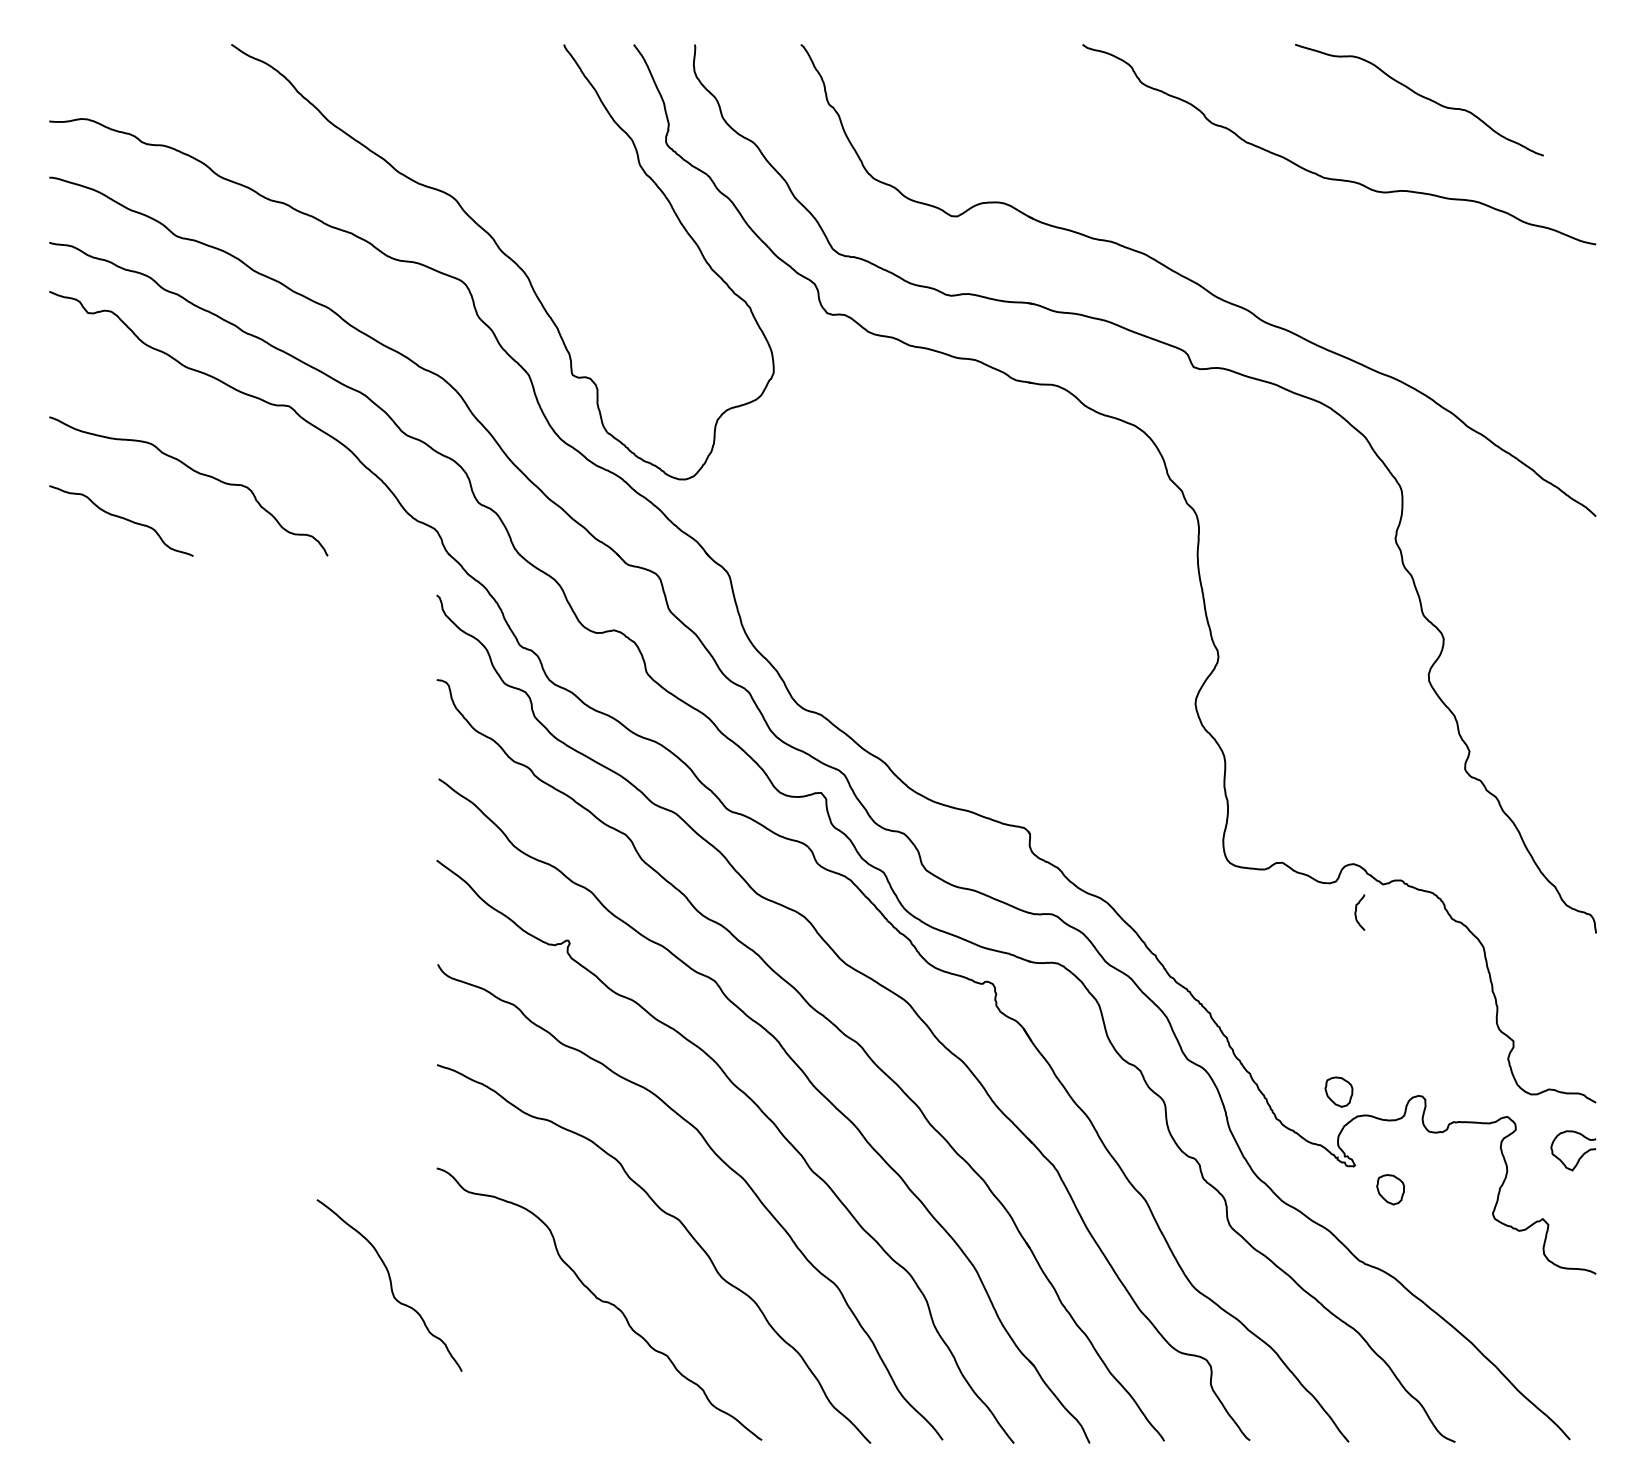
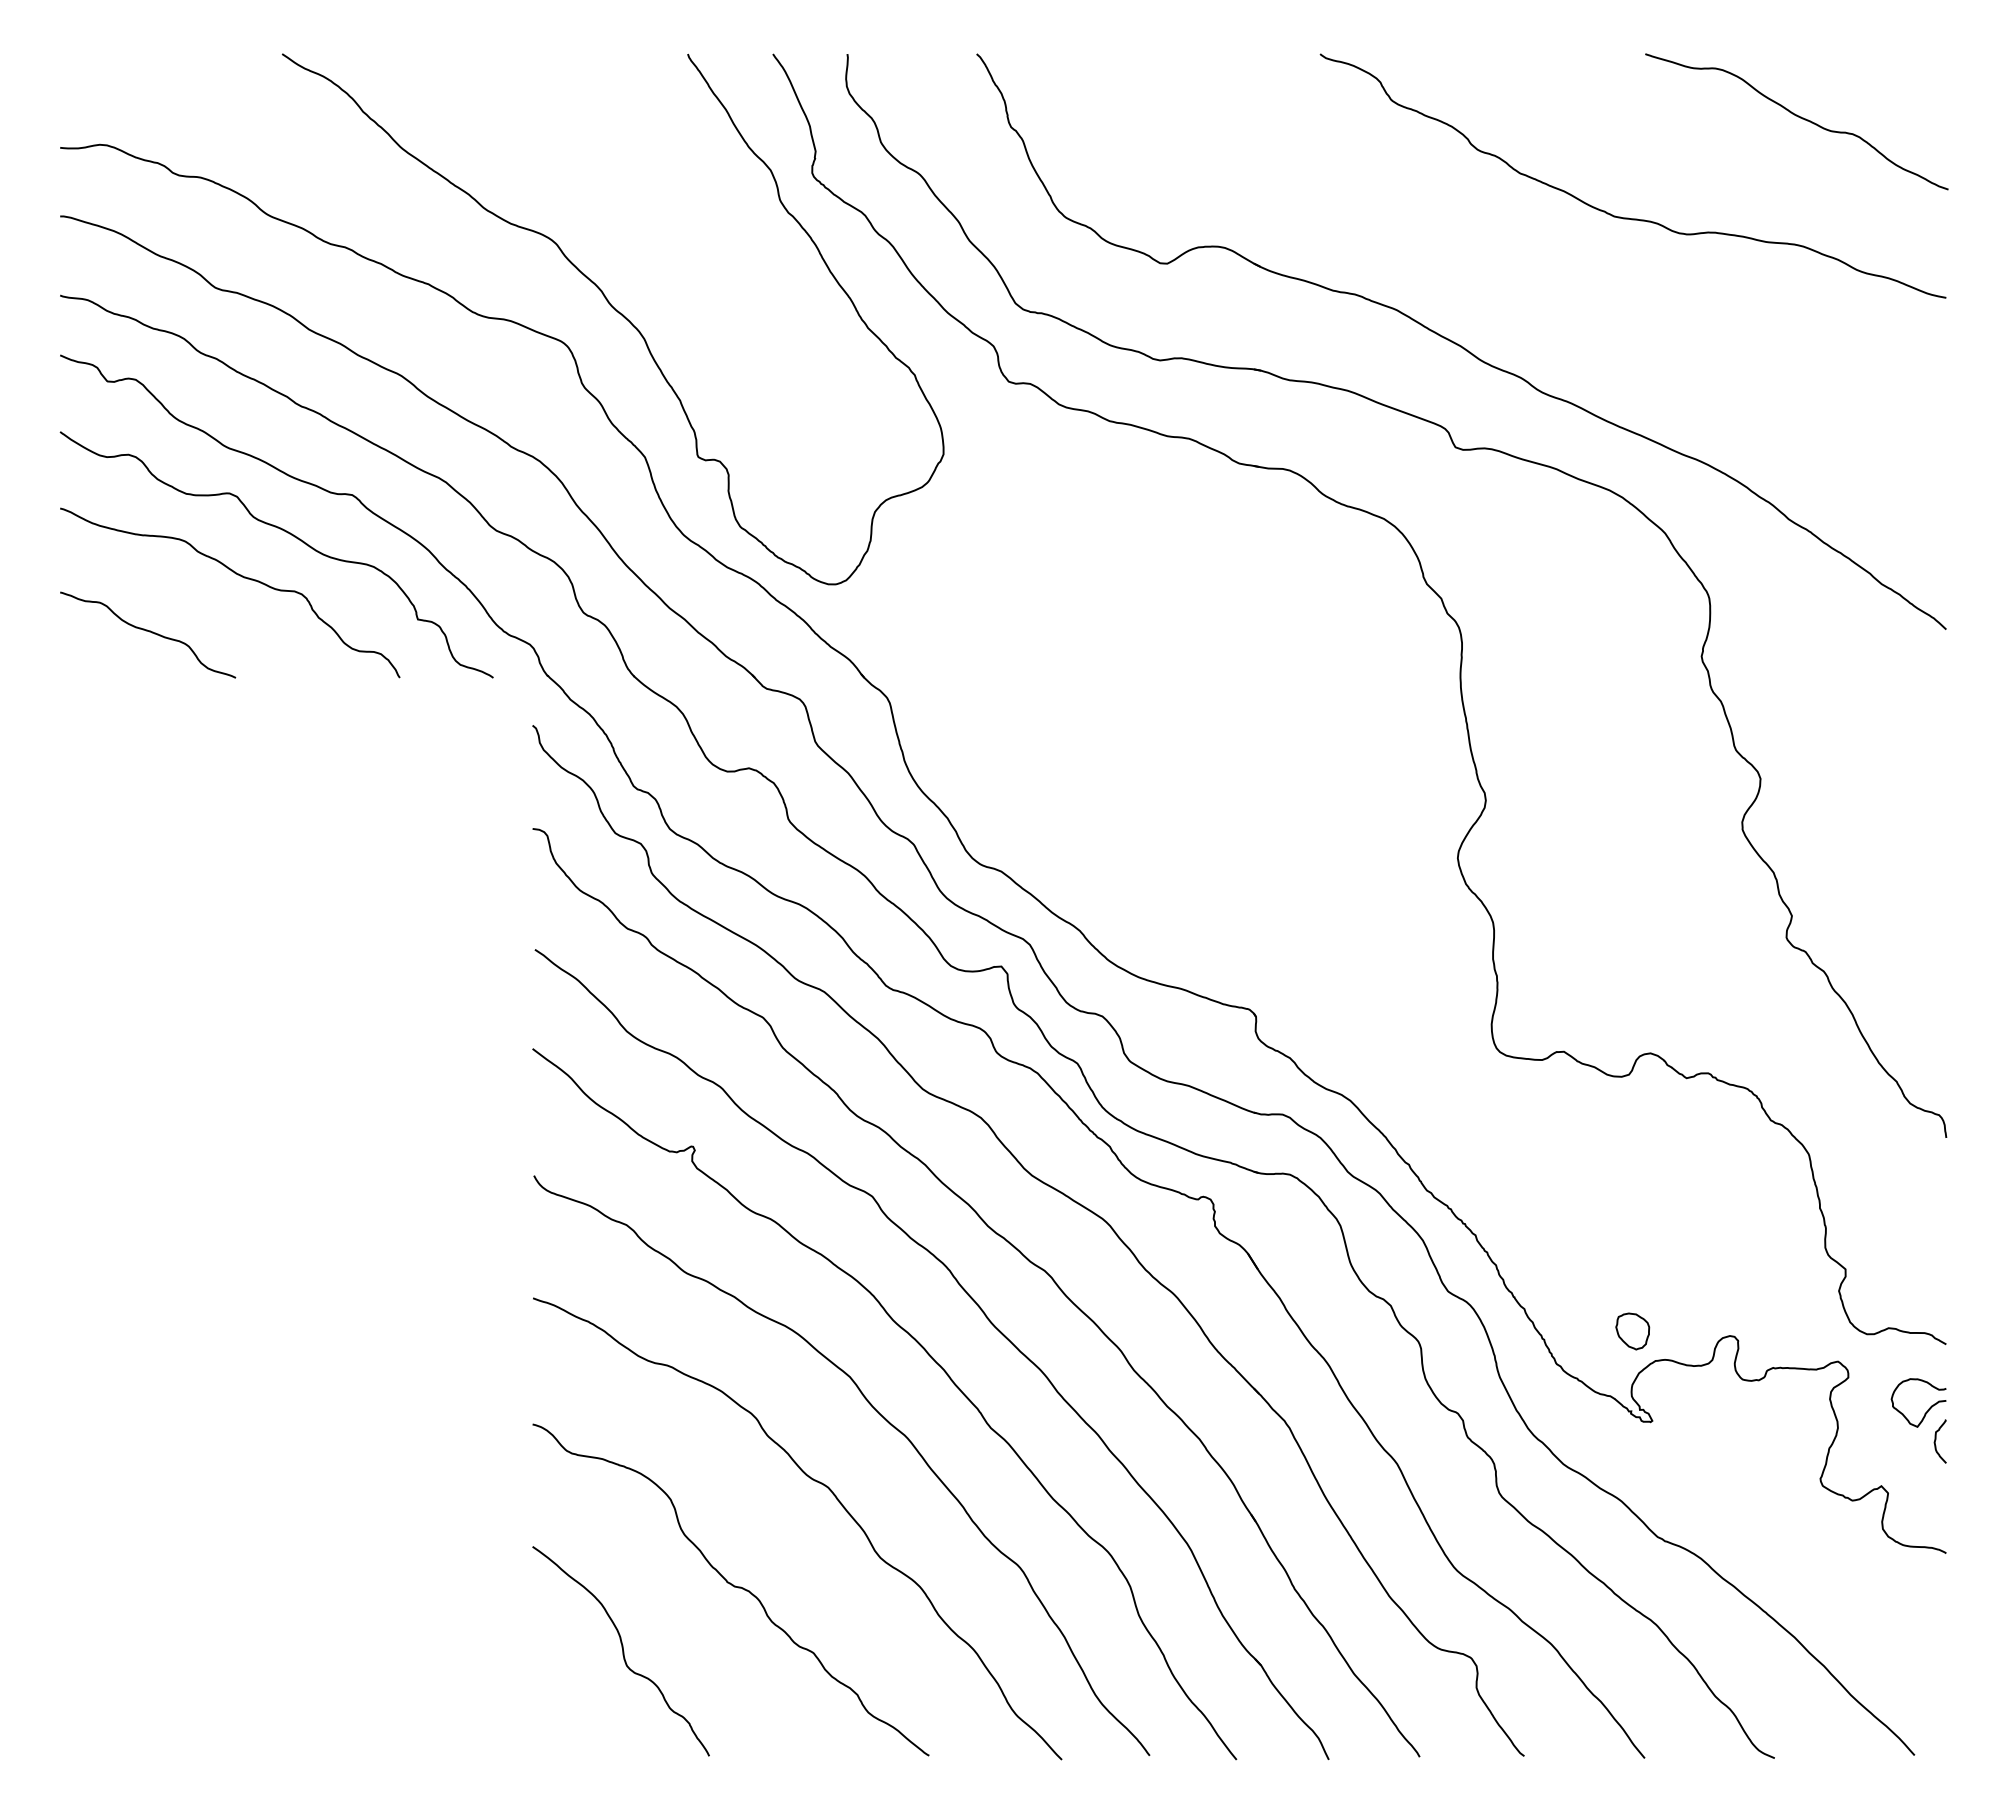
curve: (1420, 96) -> (1798, 117), moved
curve: (235, 437) -> (287, 533), added
curve: (1356, 911) -> (1936, 1440), moved
part: (1390, 1189) -> (1695, 1450), removed
curve: (390, 1285) -> (622, 1651), moved

